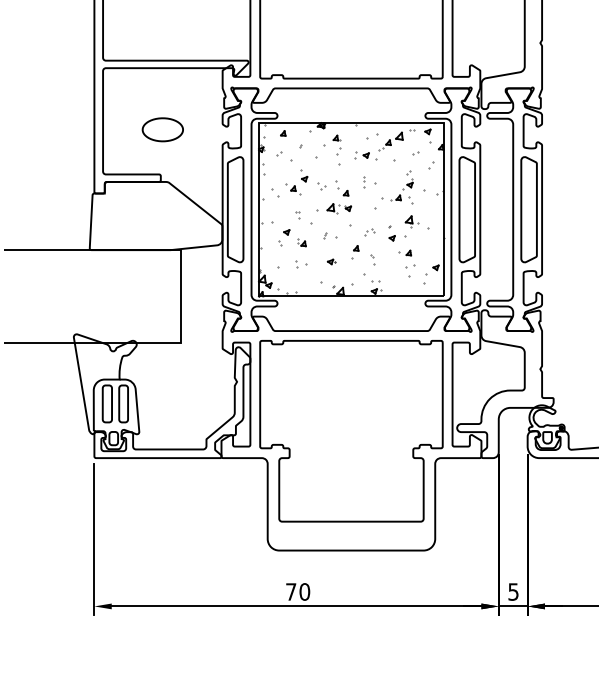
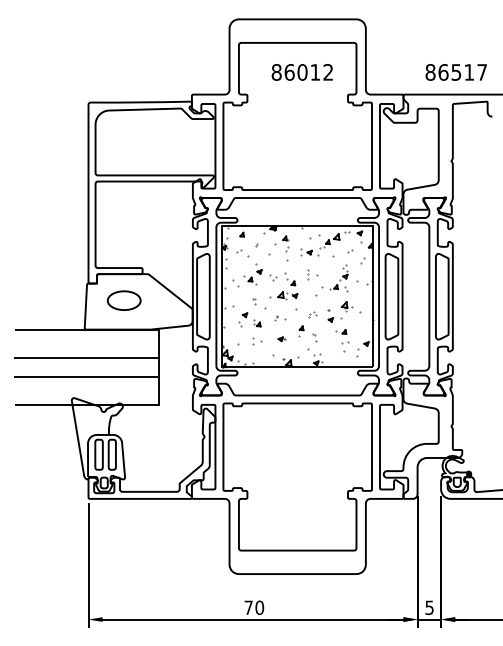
part: (161, 129) -> (123, 300), moved
line: (93, 284) -> (87, 357), added
line: (93, 307) -> (87, 376), added

